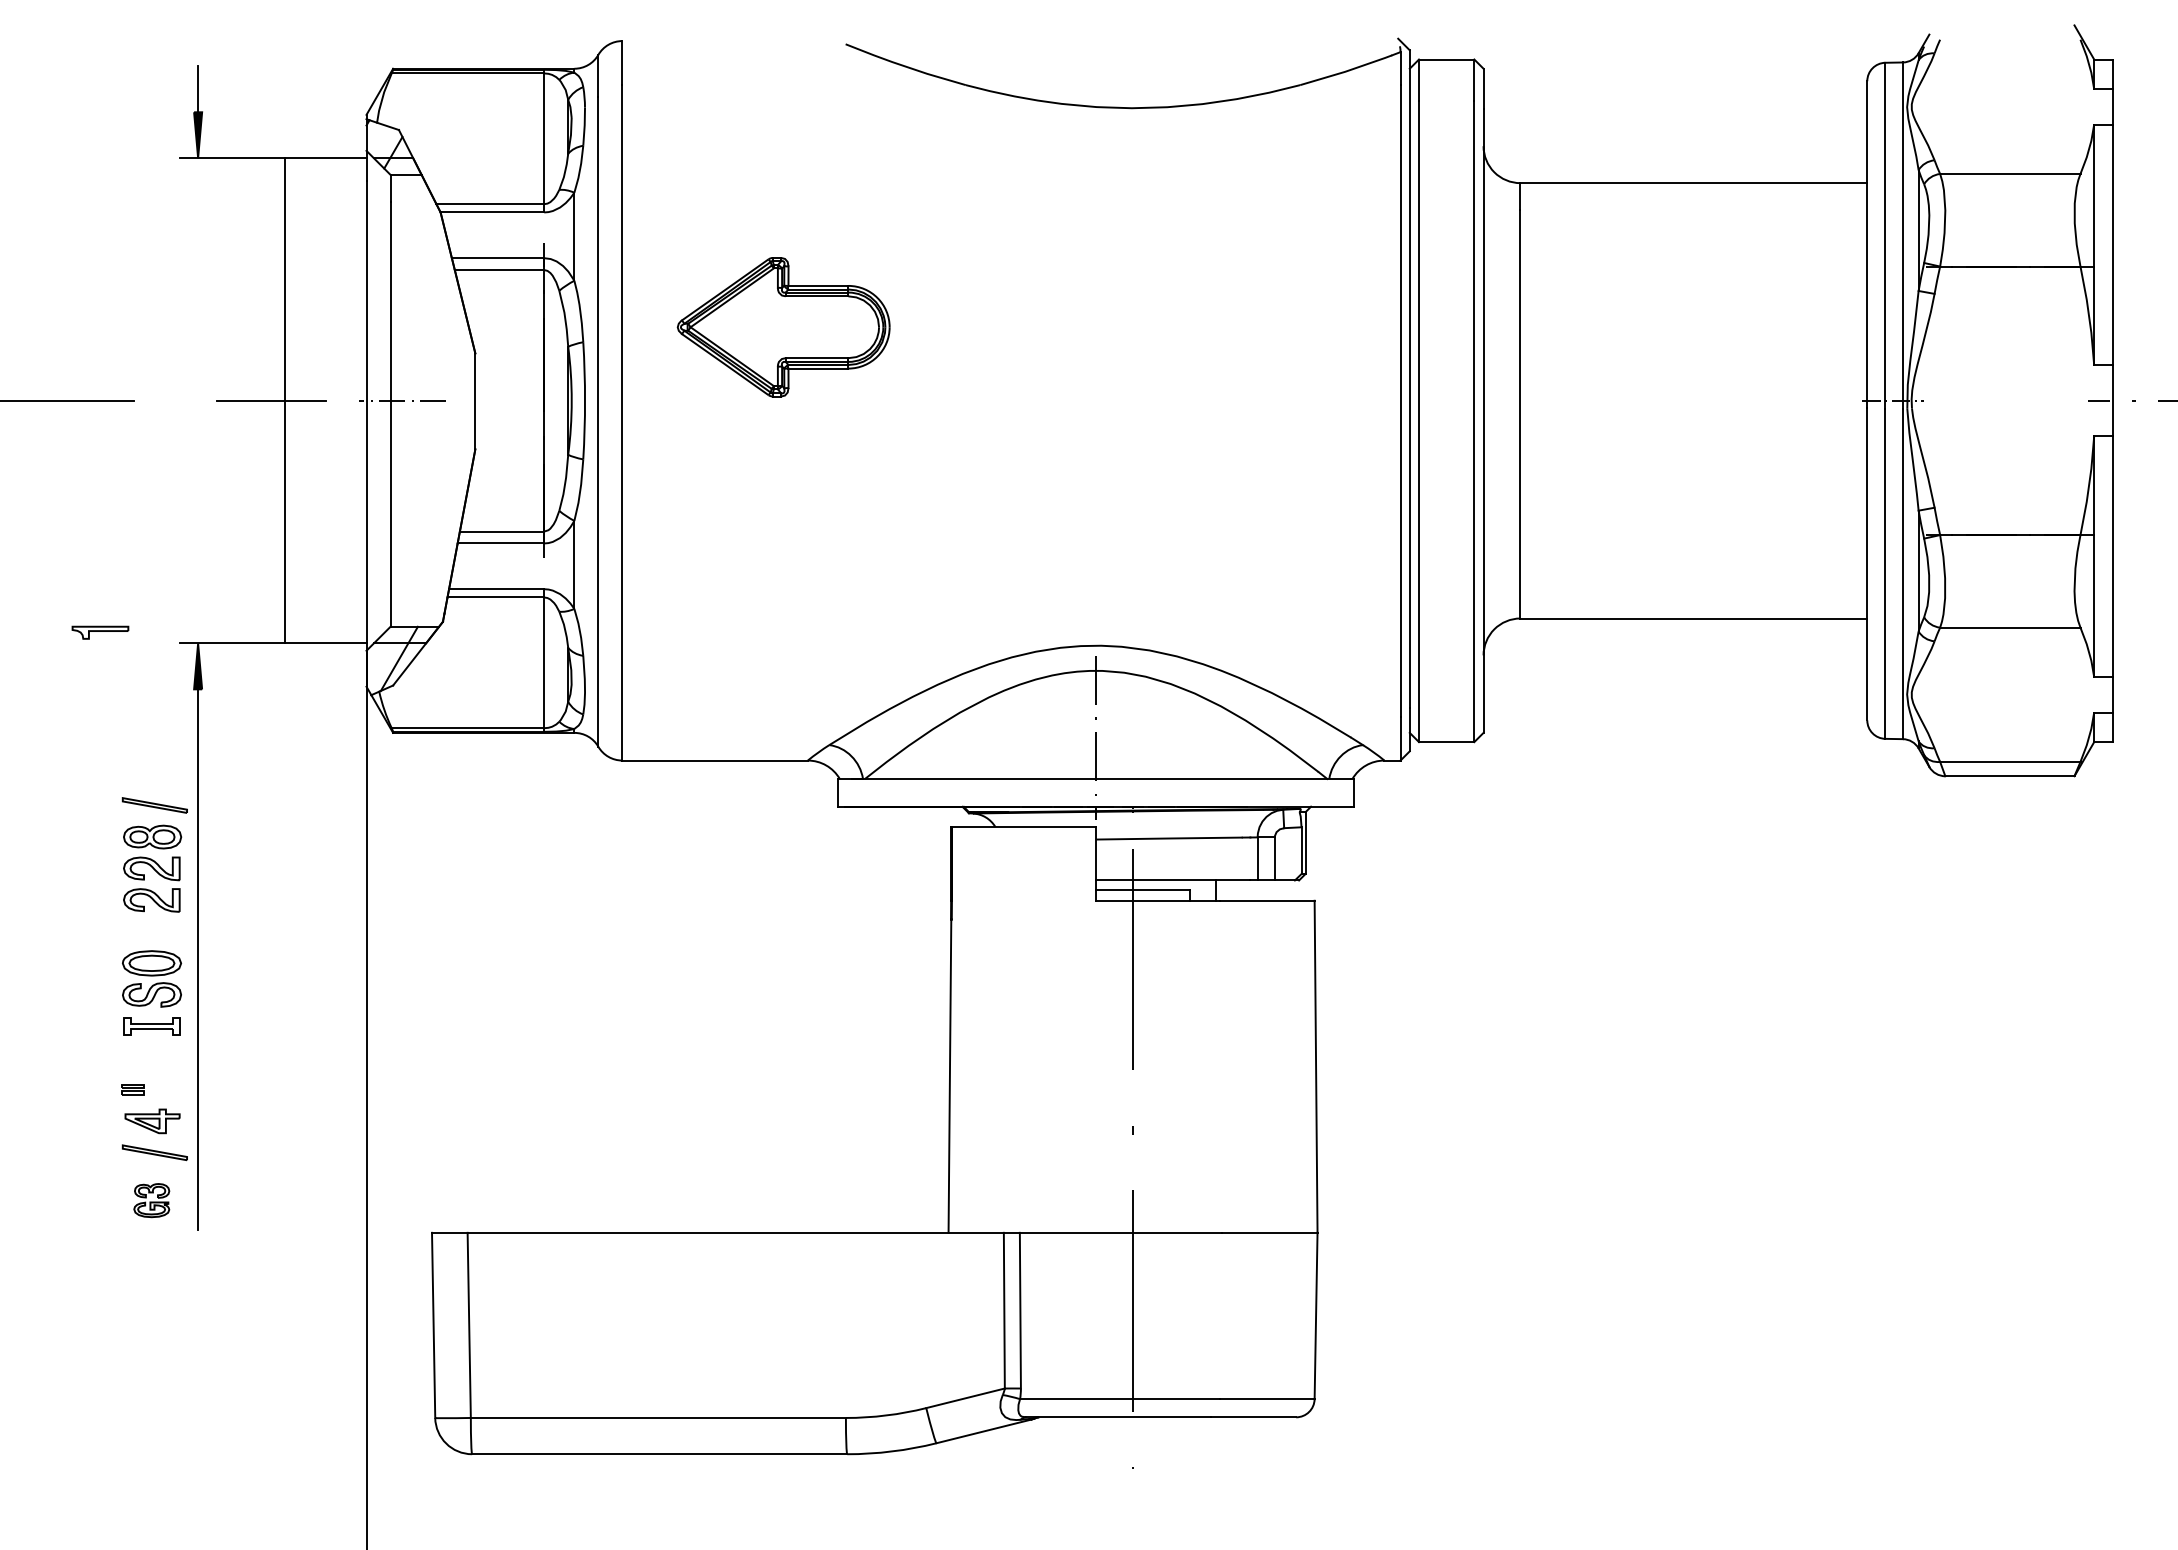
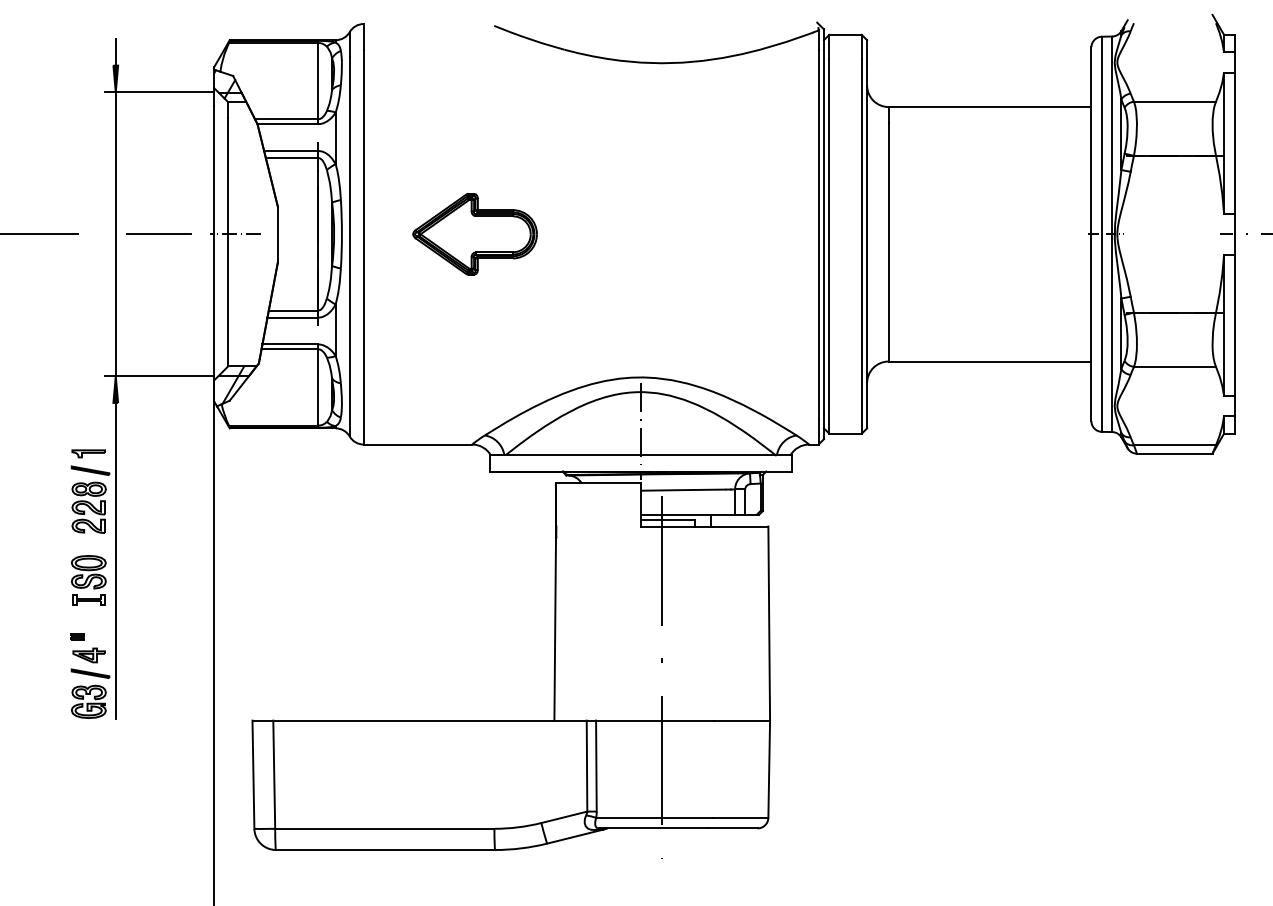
part: (782, 327) -> (474, 234), moved
line: (284, 401) -> (115, 234), moved
part: (100, 632) -> (88, 453), moved
part: (151, 1200) -> (88, 701), size x1.67

